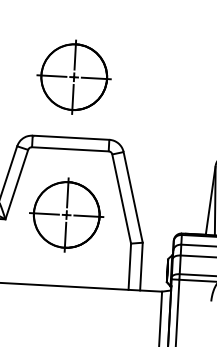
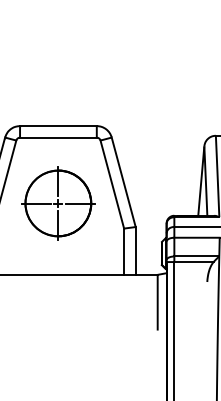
part: (74, 77) -> (58, 65), removed

